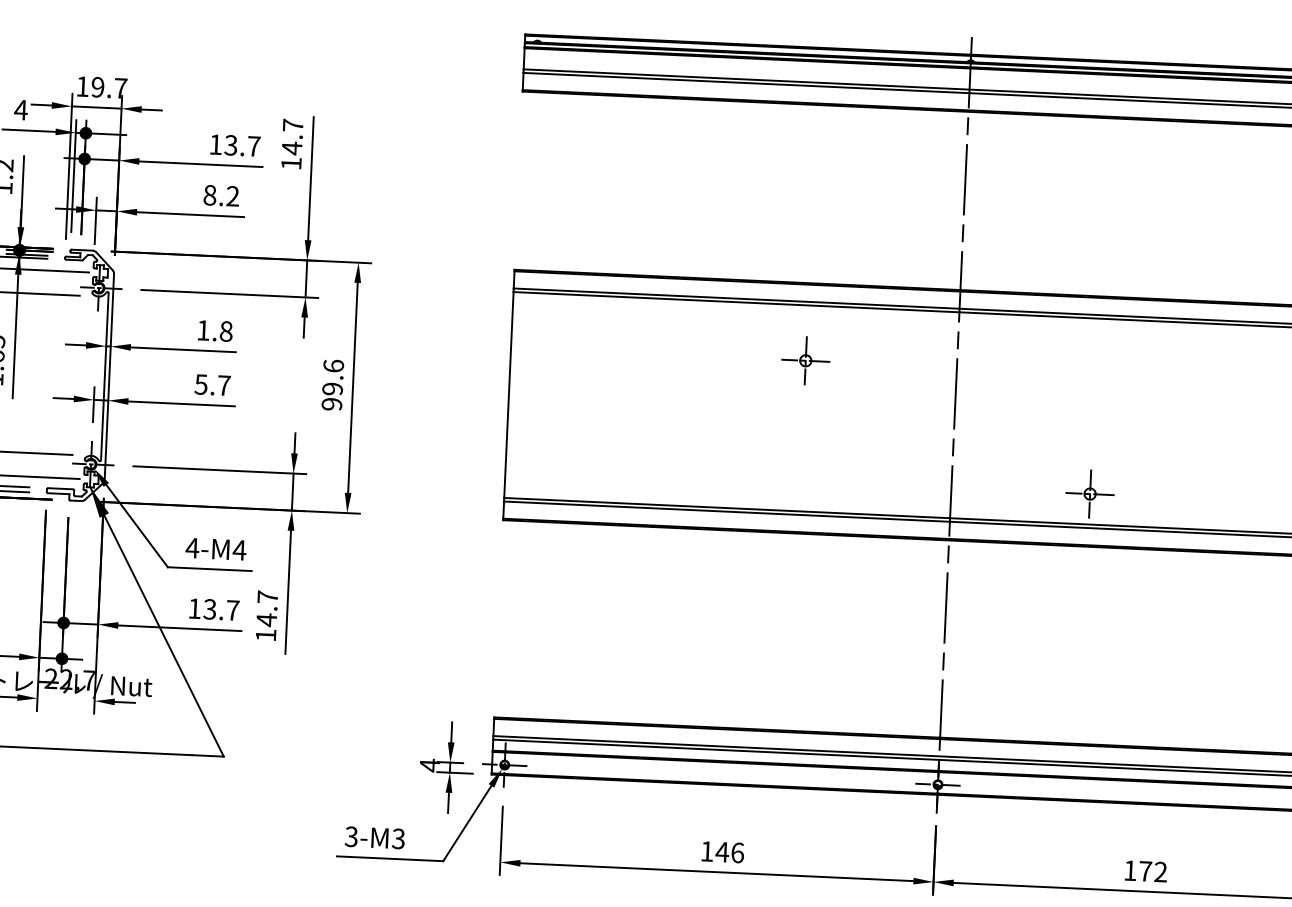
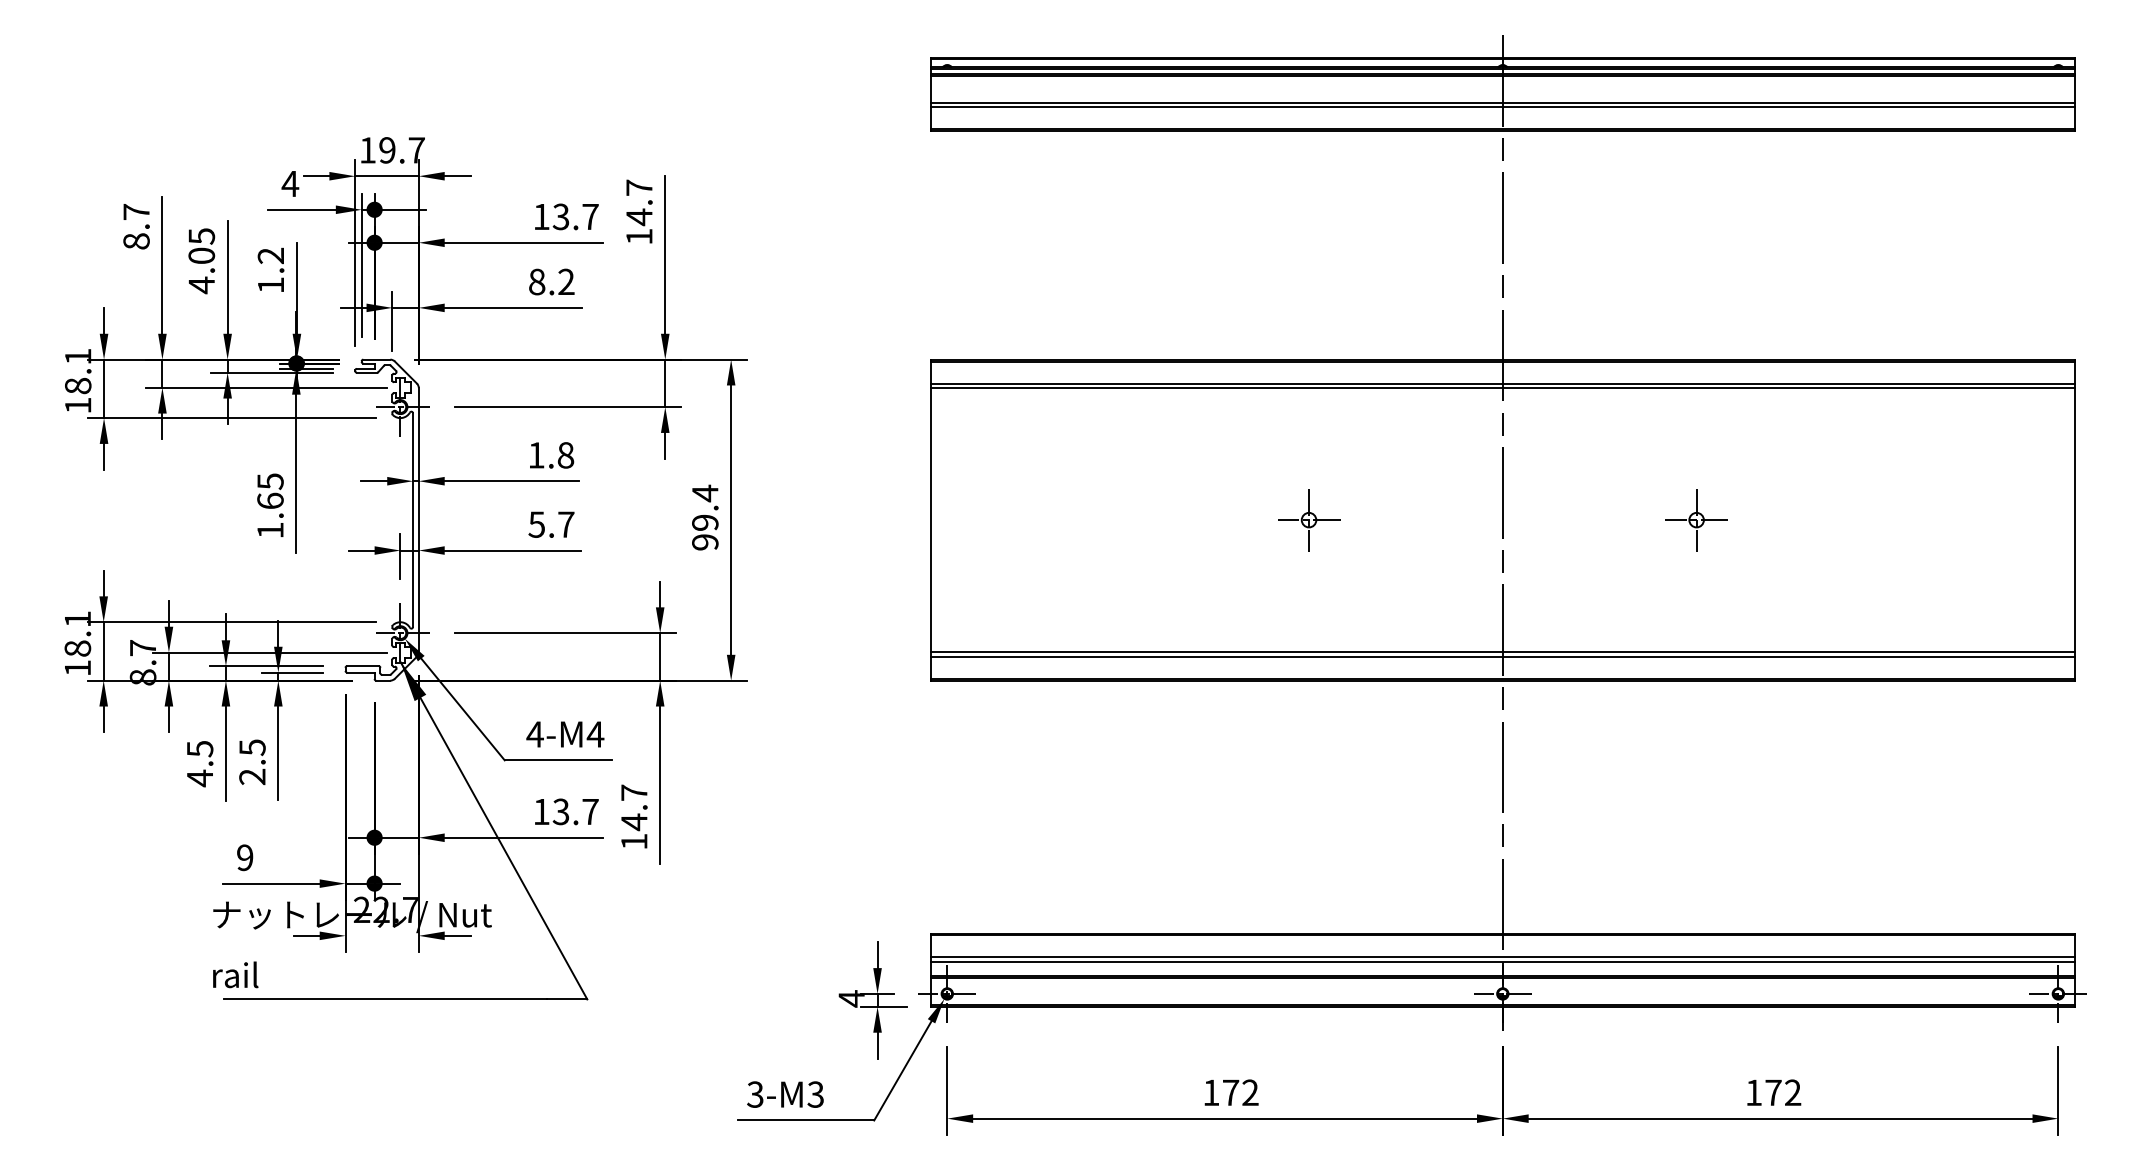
part: (806, 361) -> (1309, 520), moved
text: (333, 366) -> (705, 493), 99.6 -> 99.4
part: (1090, 494) -> (1696, 520), moved
text: (729, 852) -> (1240, 1092), 146 -> 172

